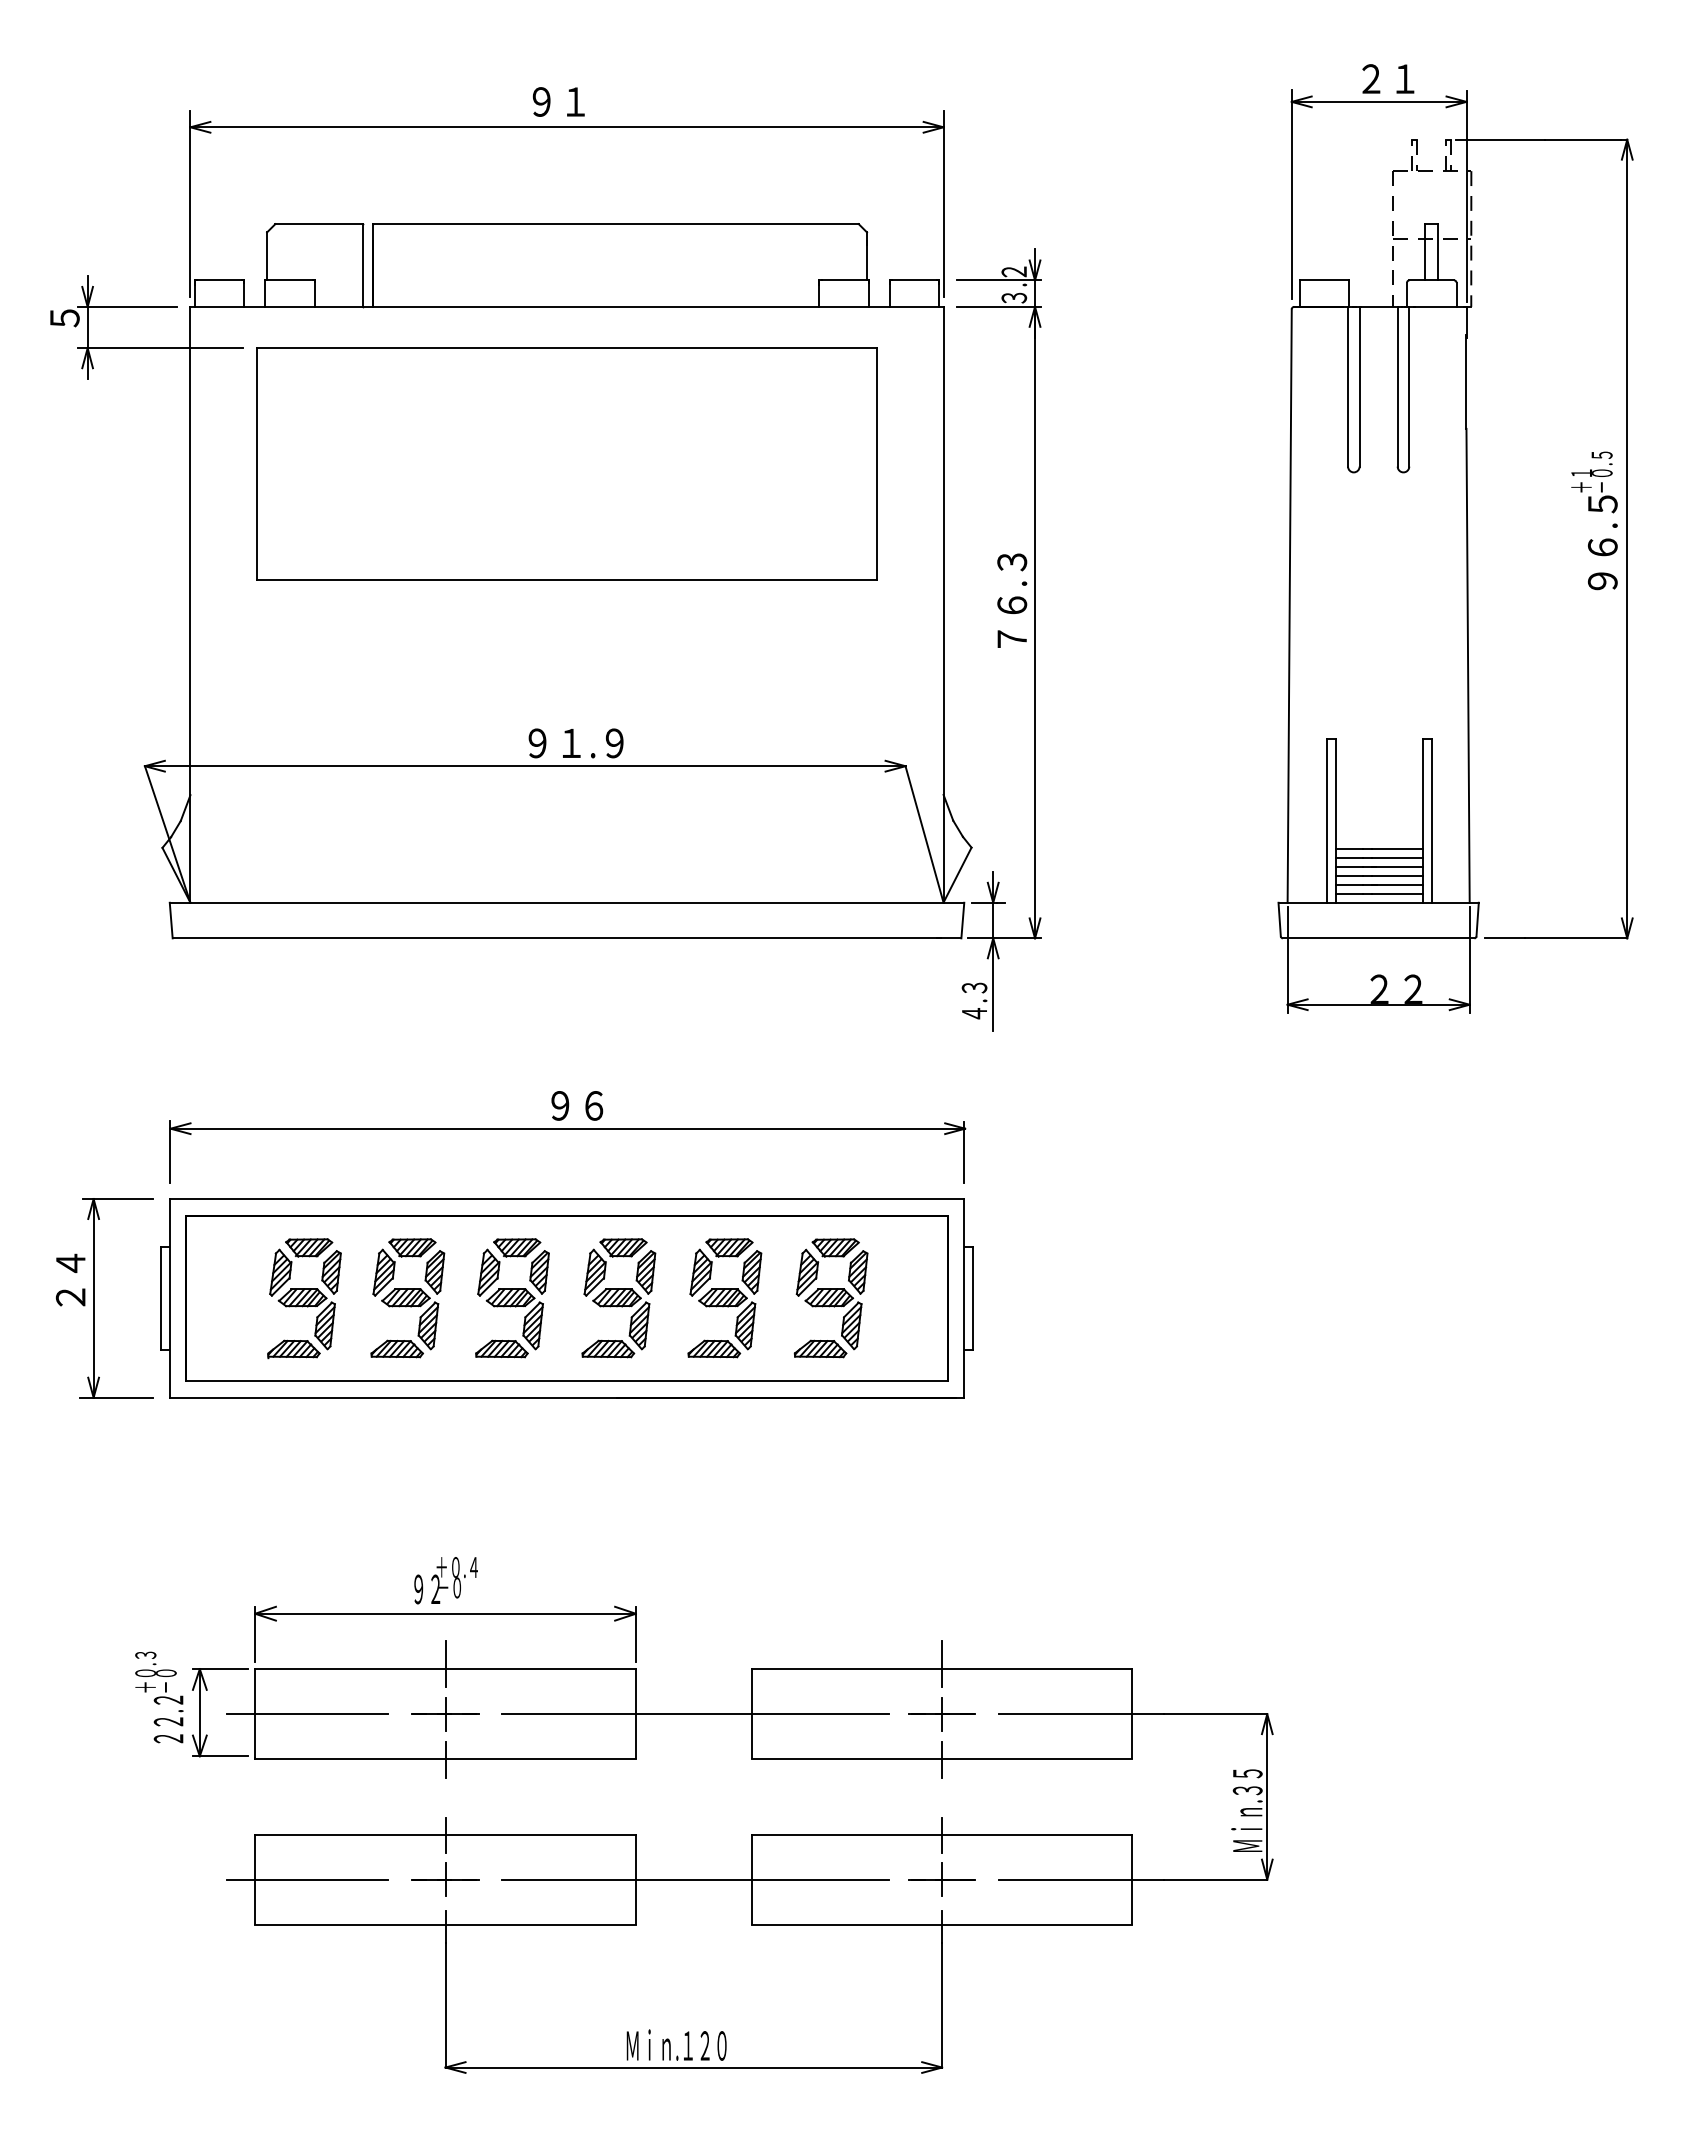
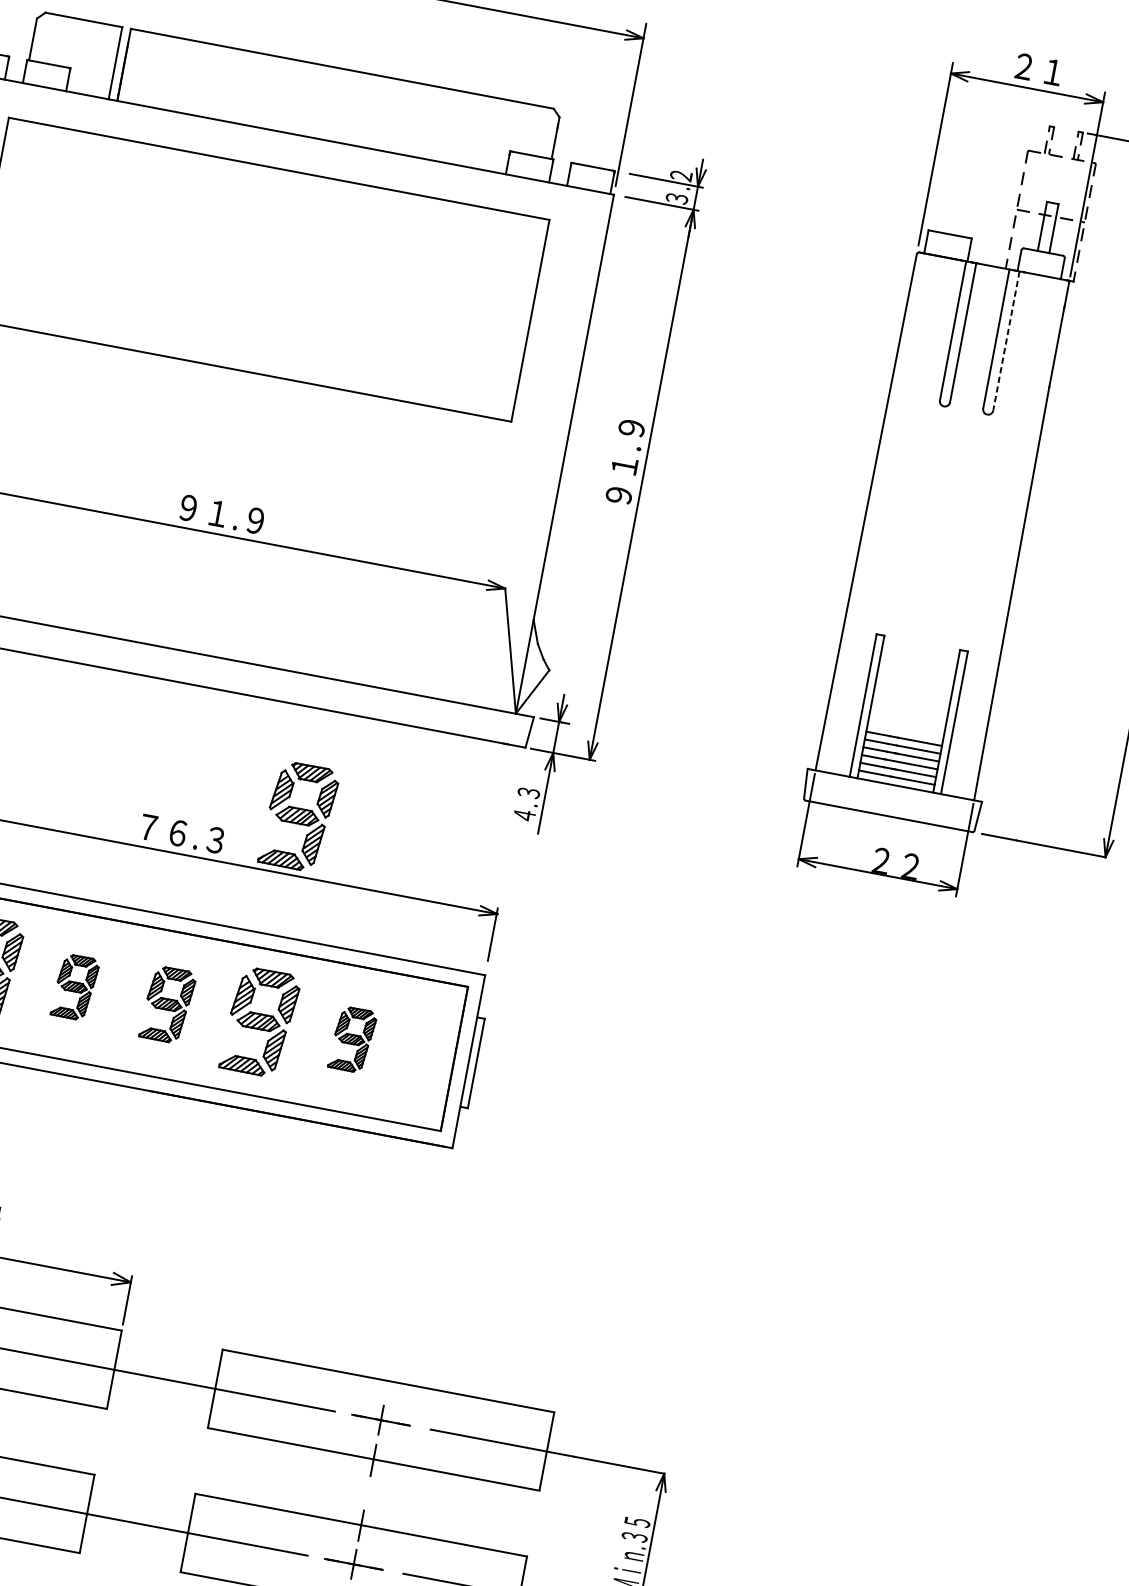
line: (1409, 386) -> (1006, 340), solid -> dashed
text: (1012, 600) -> (625, 461), ７６.３ -> ９１.９
part: (724, 1062) -> (298, 816), added
text: (598, 1105) -> (181, 833), ９６ -> ７６.３
part: (512, 1298) -> (75, 987), size x0.6
part: (618, 1298) -> (167, 1004), size x0.7
part: (830, 1298) -> (352, 1039), size x0.6
line: (942, 1663) -> (389, 1376), removed

